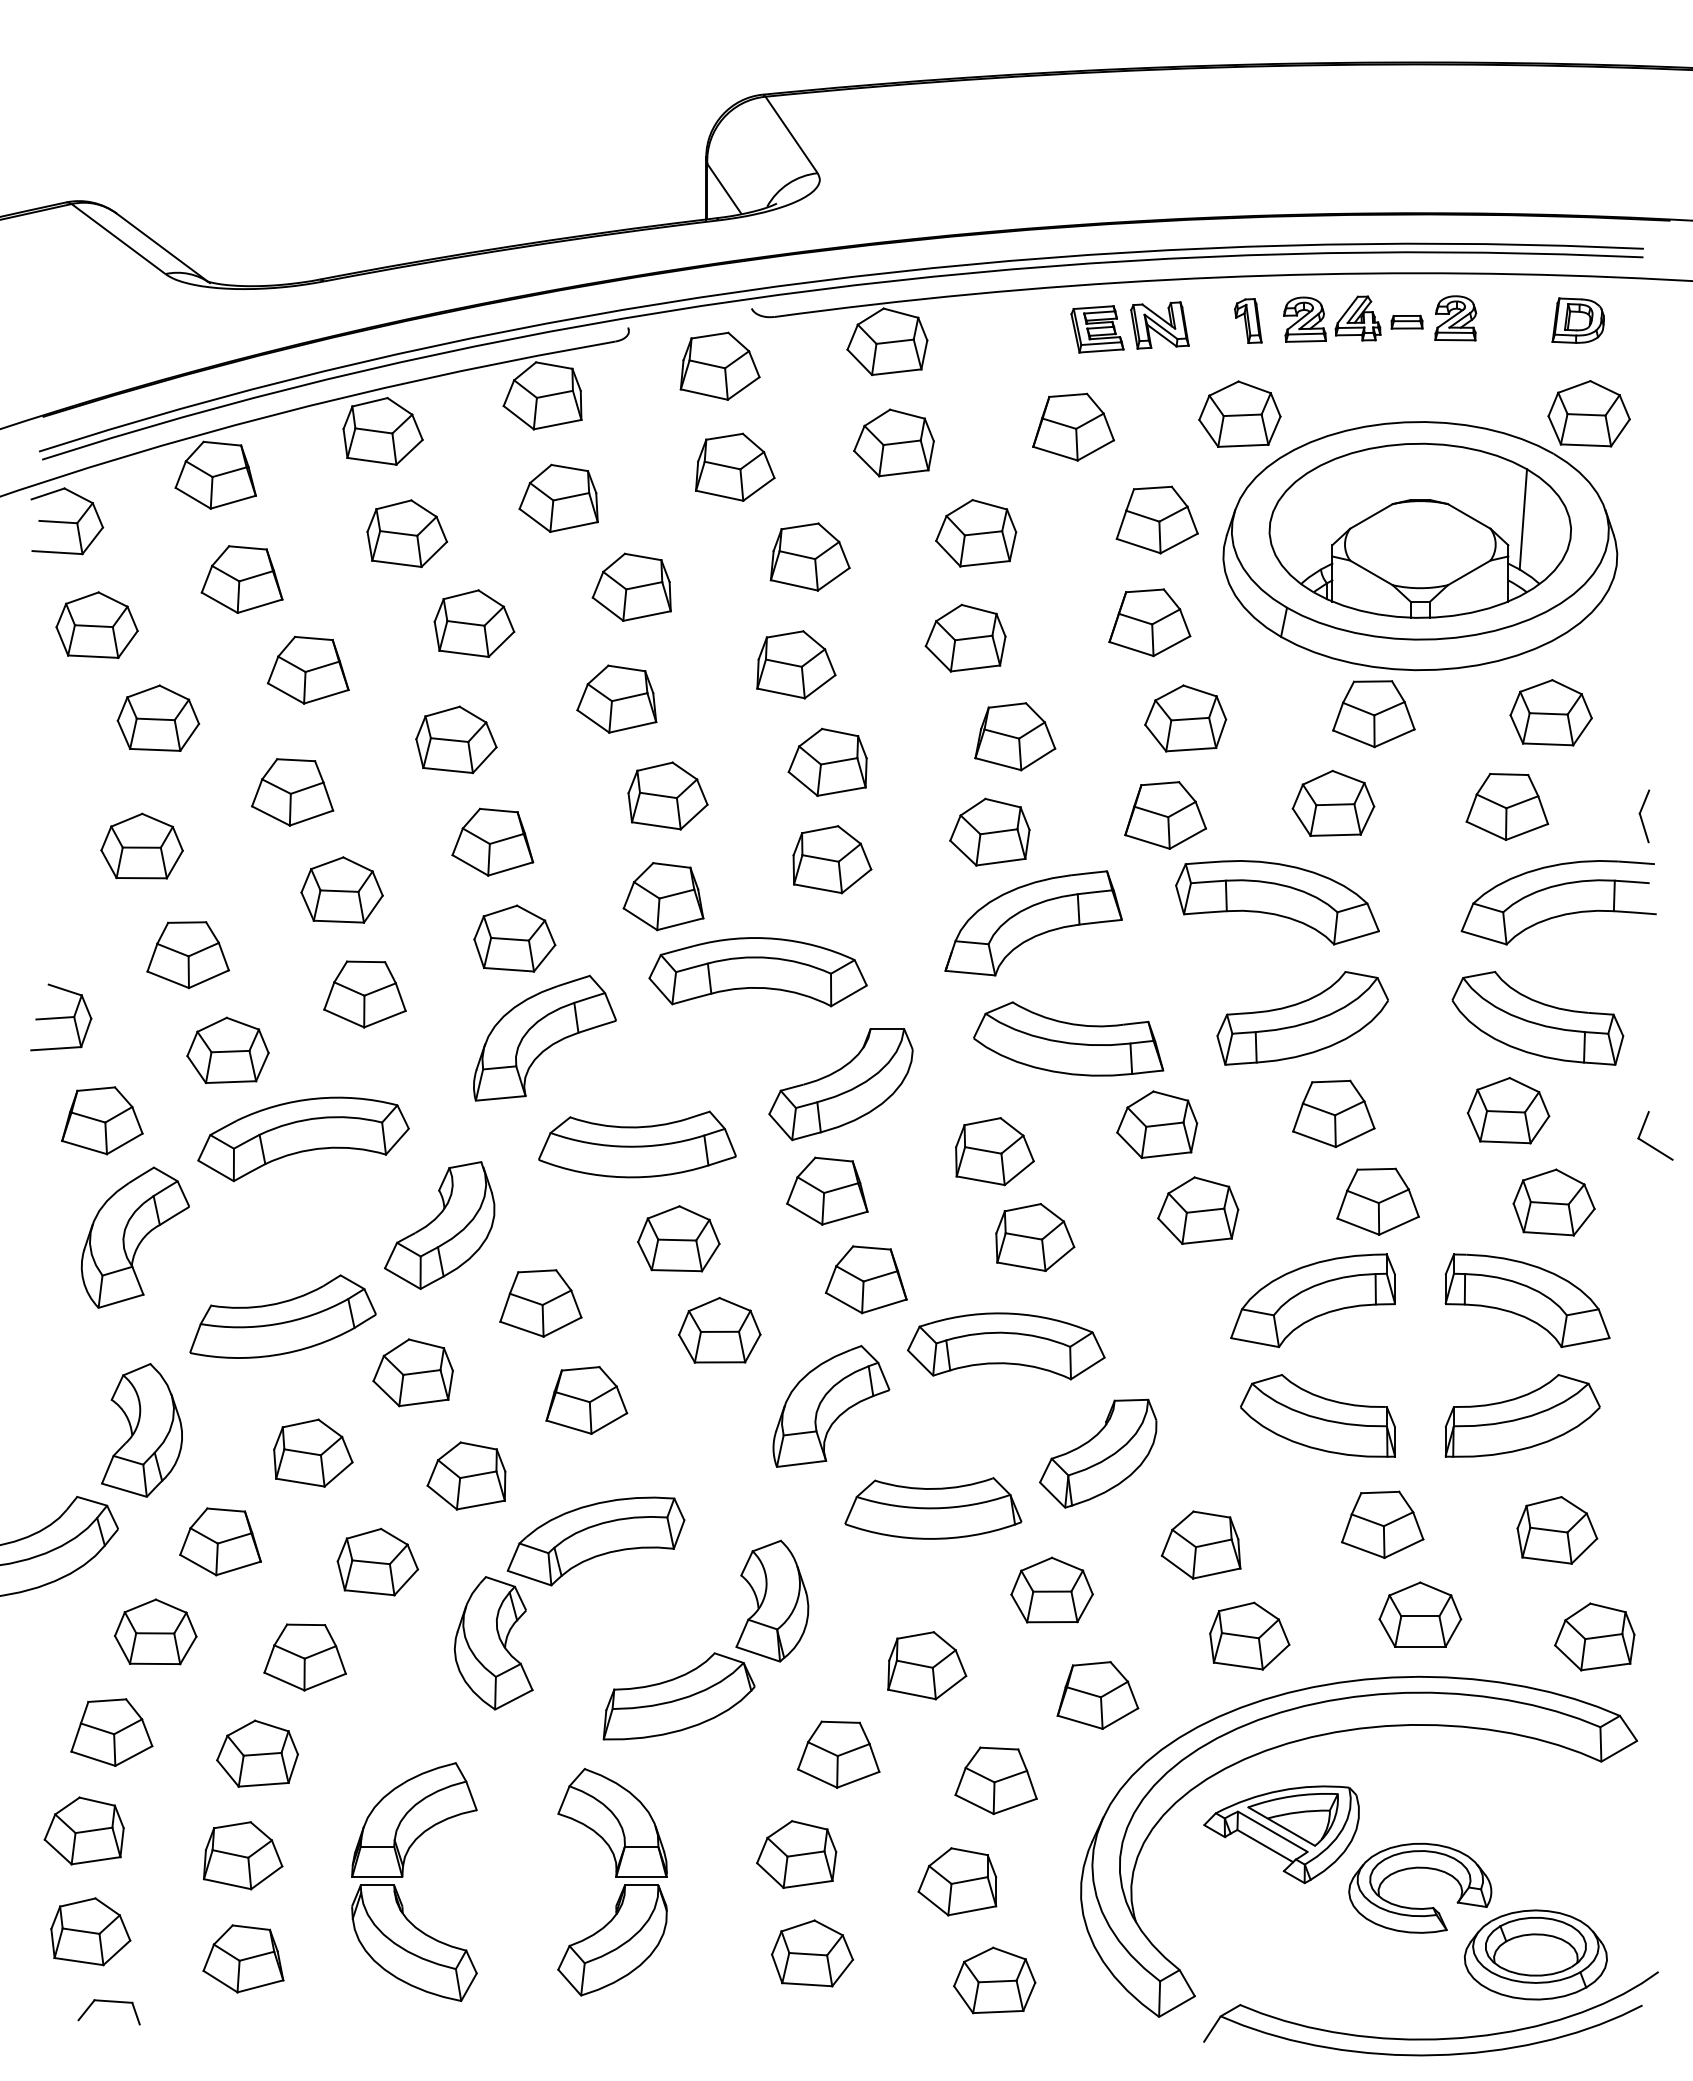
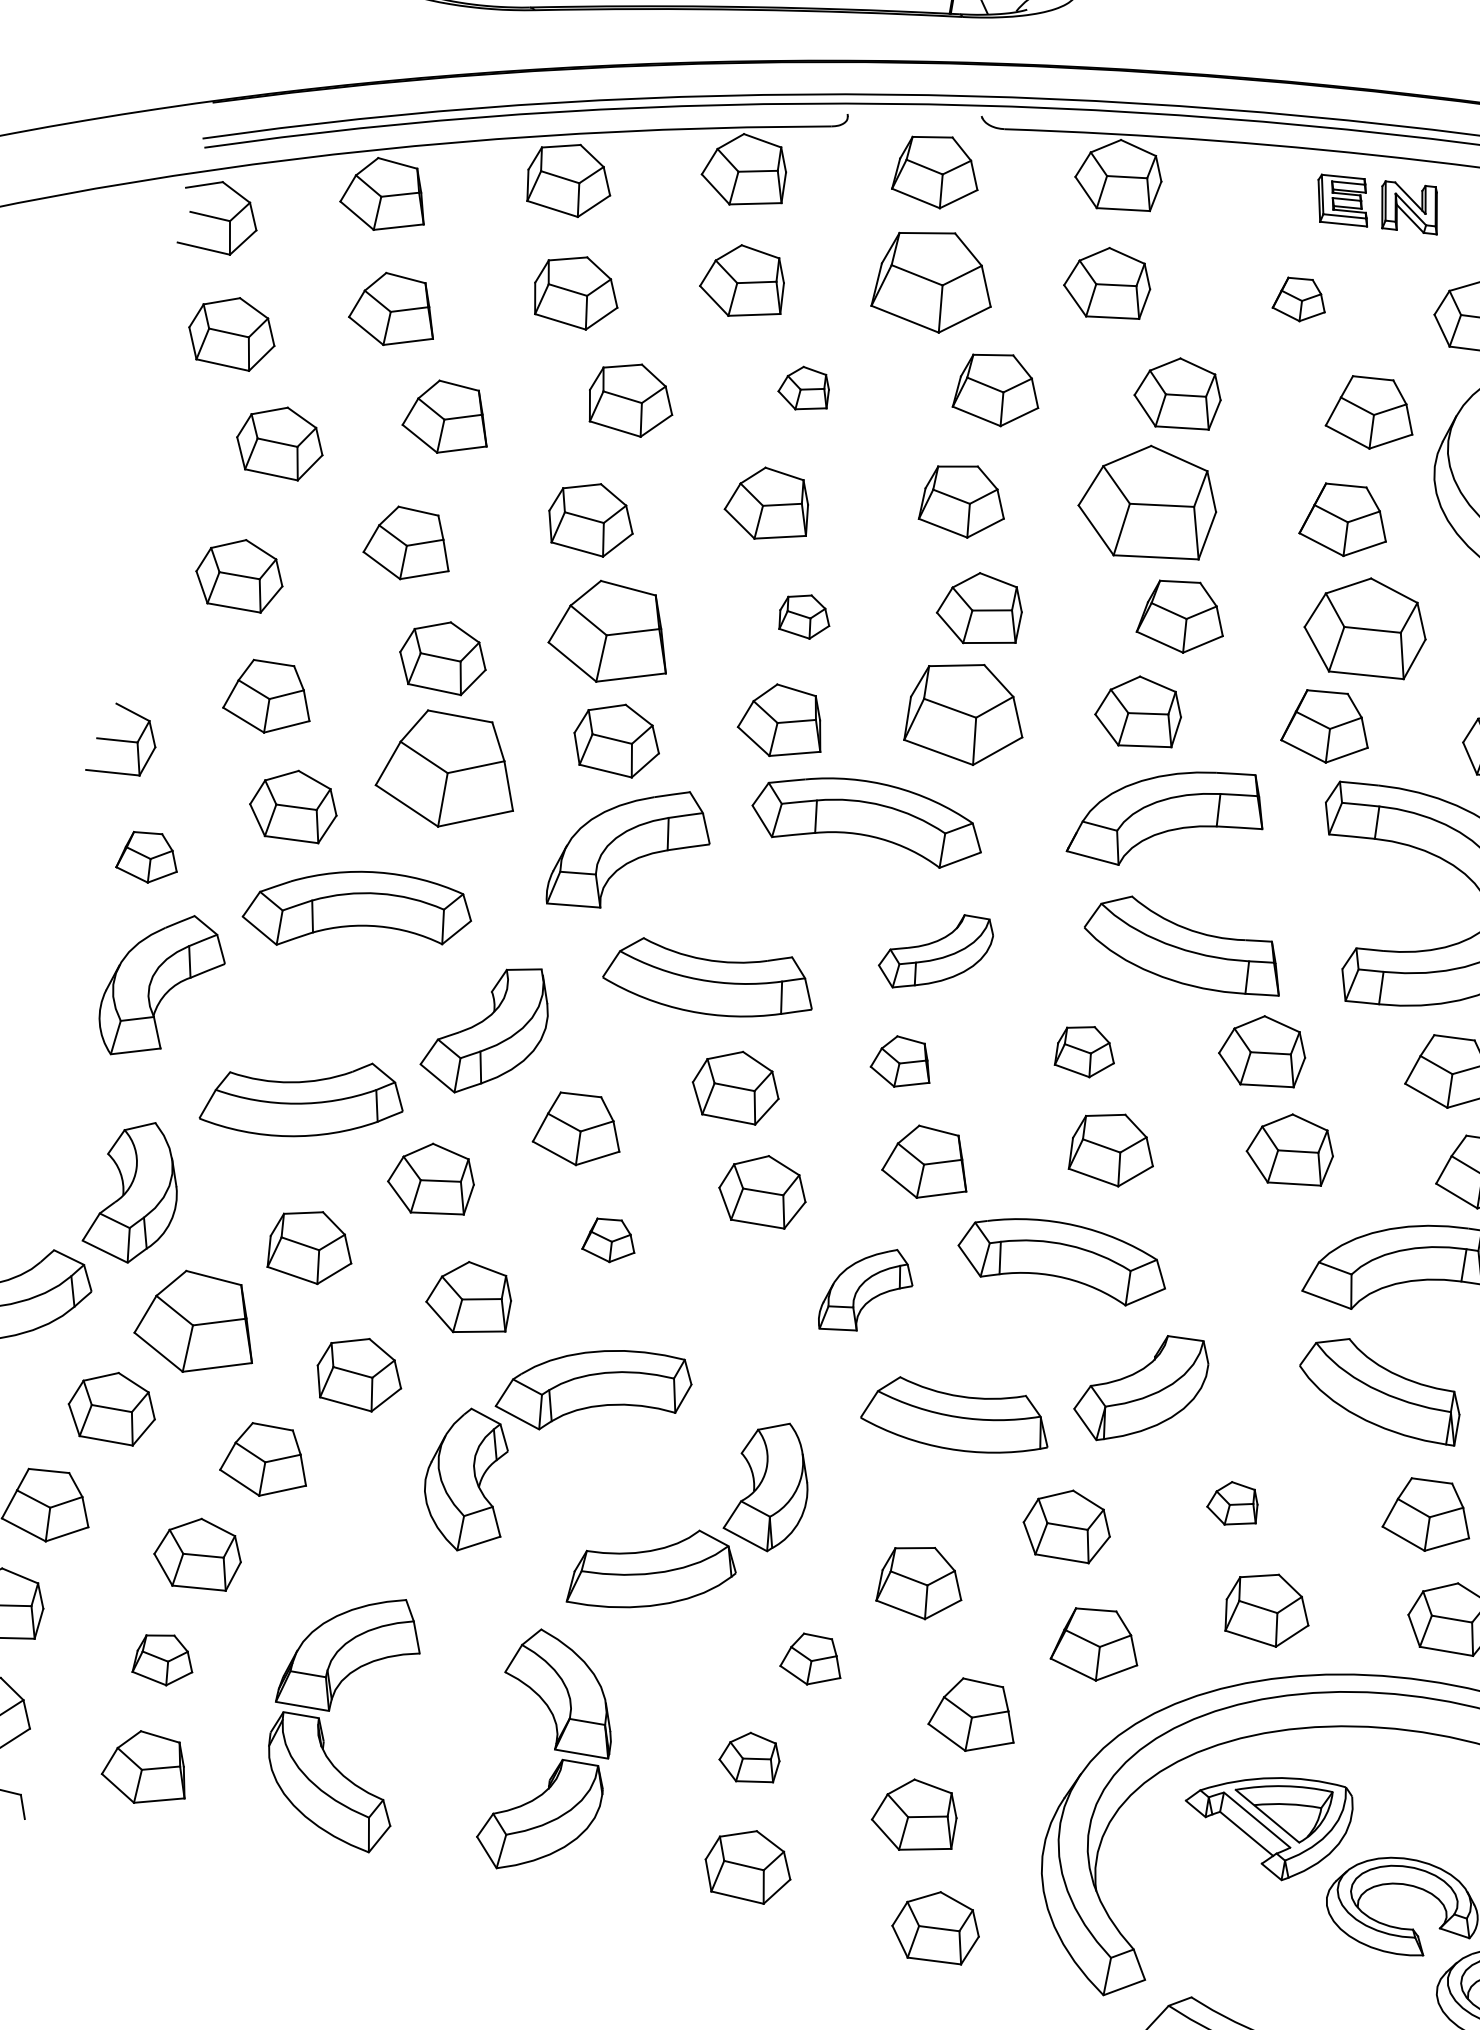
part: (1073, 426) -> (1300, 298), size x0.6
part: (735, 466) -> (935, 280), size x1.4
part: (631, 586) -> (804, 388), size x0.6
part: (965, 637) -> (1148, 502), size x1.6
part: (1185, 718) -> (1366, 627), size x1.4
part: (667, 795) -> (804, 615), size x0.6
part: (492, 841) -> (611, 632), size x1.4
part: (832, 859) -> (967, 713), size x1.4
part: (364, 994) -> (448, 771), size x1.6
part: (840, 1084) -> (935, 952), size x0.7
part: (102, 1120) -> (148, 856), size x0.7
part: (994, 1151) -> (1085, 1050), size x0.7
part: (827, 1190) -> (902, 1061), size x0.7
part: (586, 1400) -> (609, 1240), size x0.6
part: (831, 1406) -> (867, 1290), size x0.7
part: (220, 1541) -> (197, 1323), size x1.4
part: (1201, 1544) -> (1233, 1503), size x0.6
part: (838, 1754) -> (812, 1659), size x0.7
part: (796, 1854) -> (749, 1758), size x0.7
part: (242, 1855) -> (163, 1659), size x0.7

